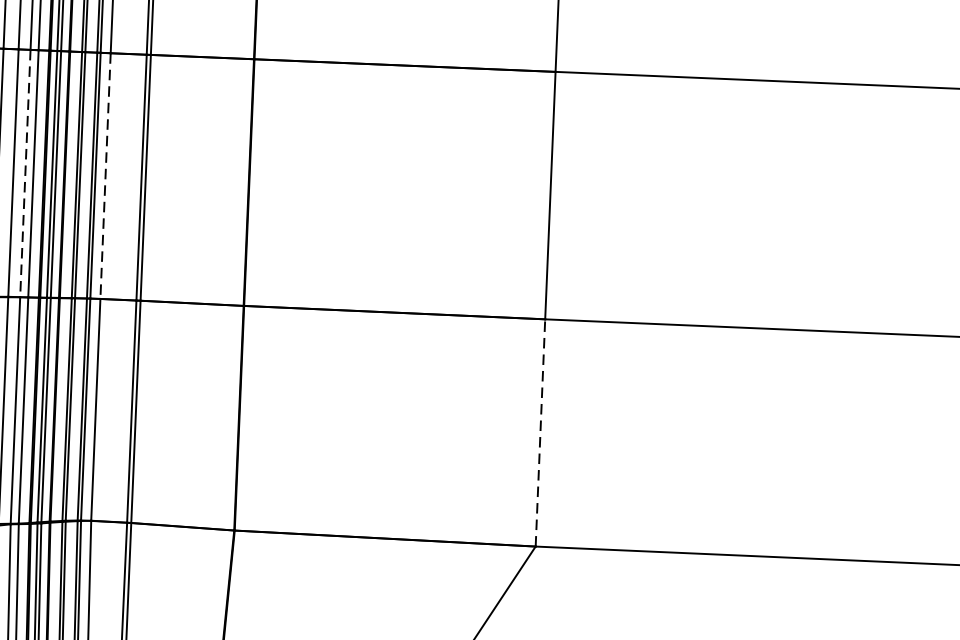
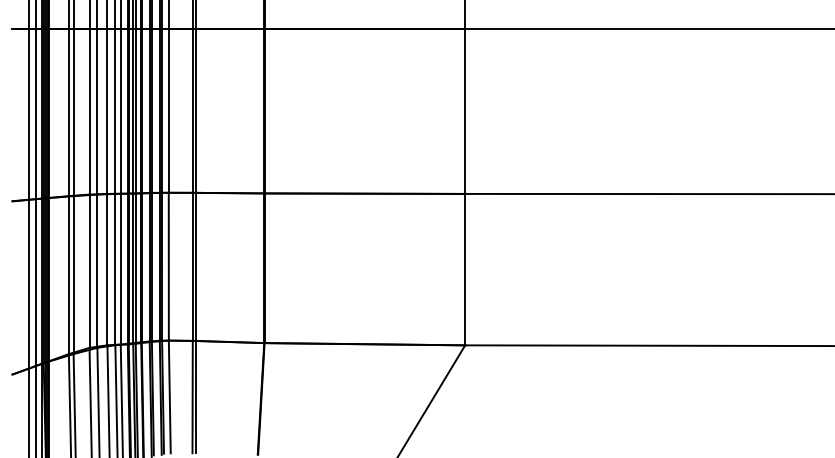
line: (25, 175) -> (115, 112), dashed -> solid
line: (105, 175) -> (168, 110), dashed -> solid
line: (540, 432) -> (465, 269), dashed -> solid

